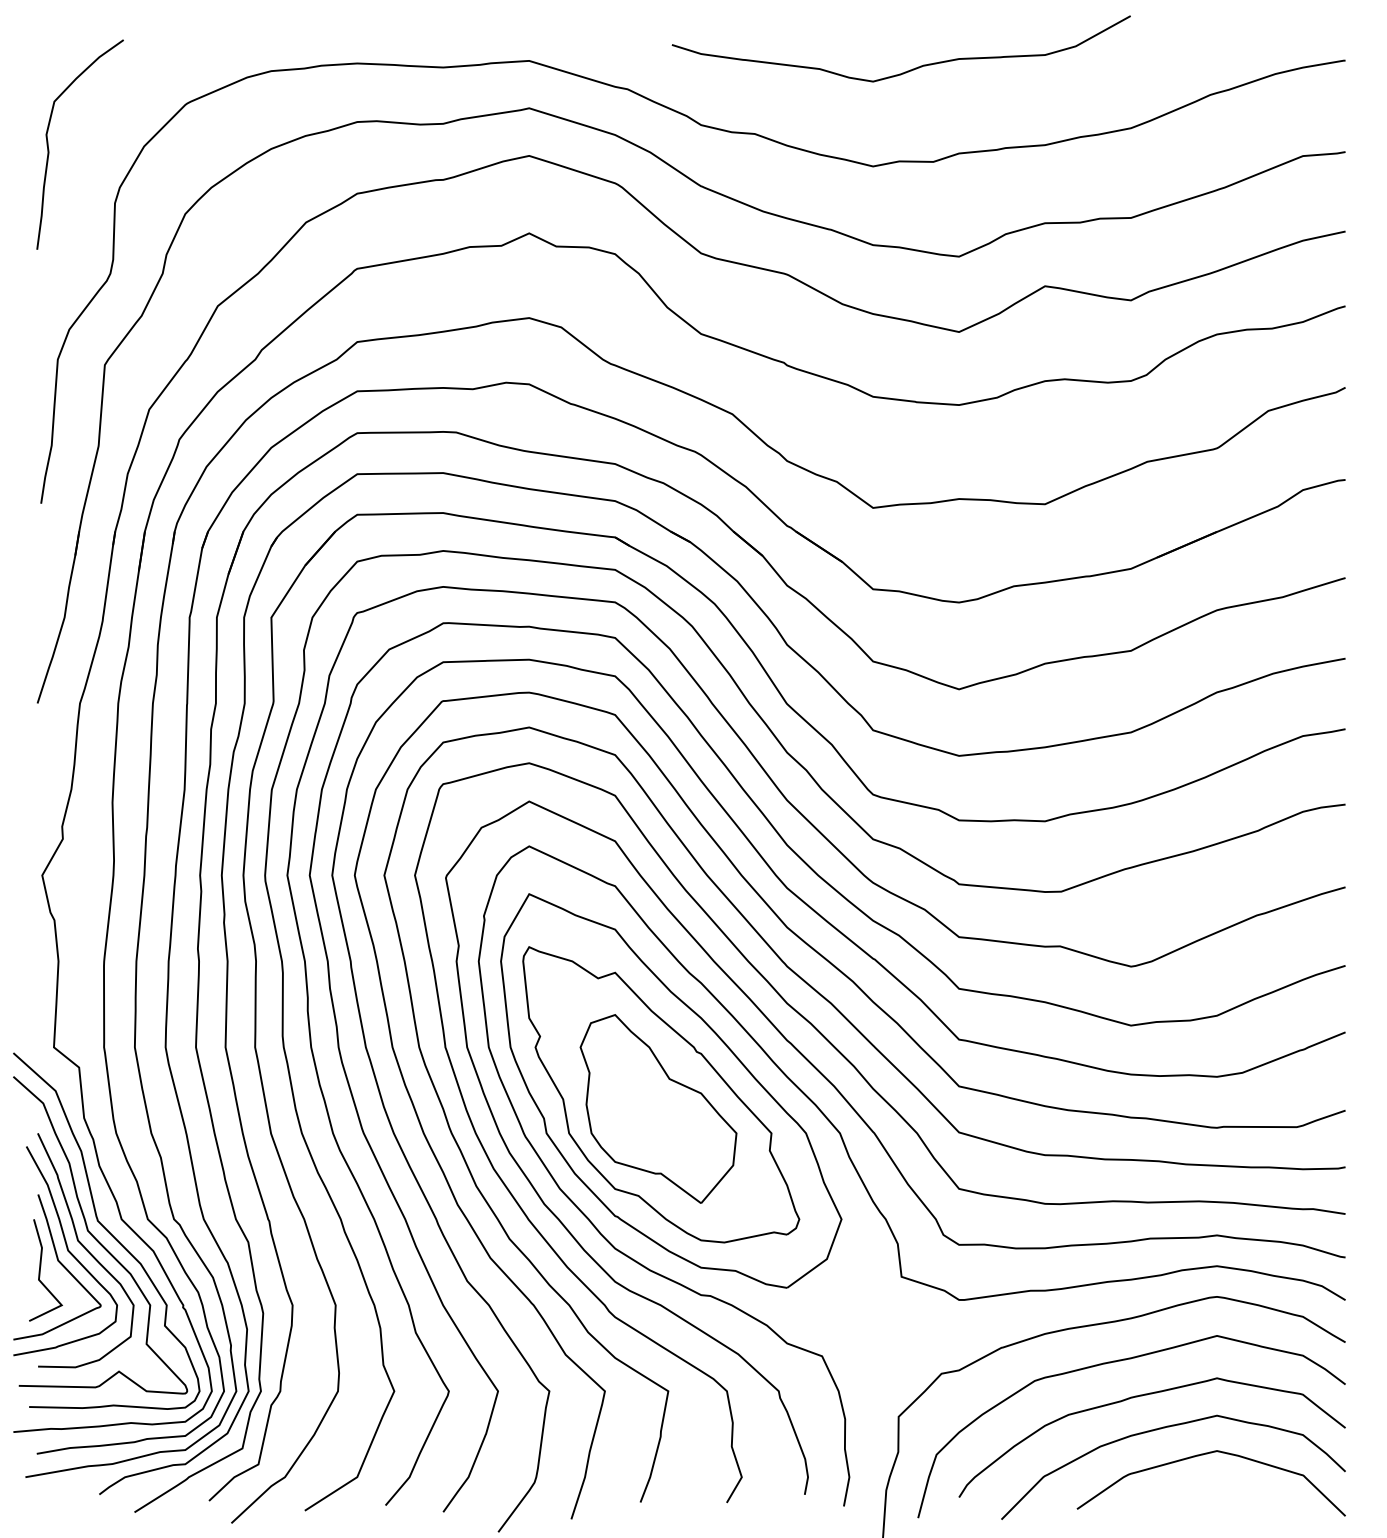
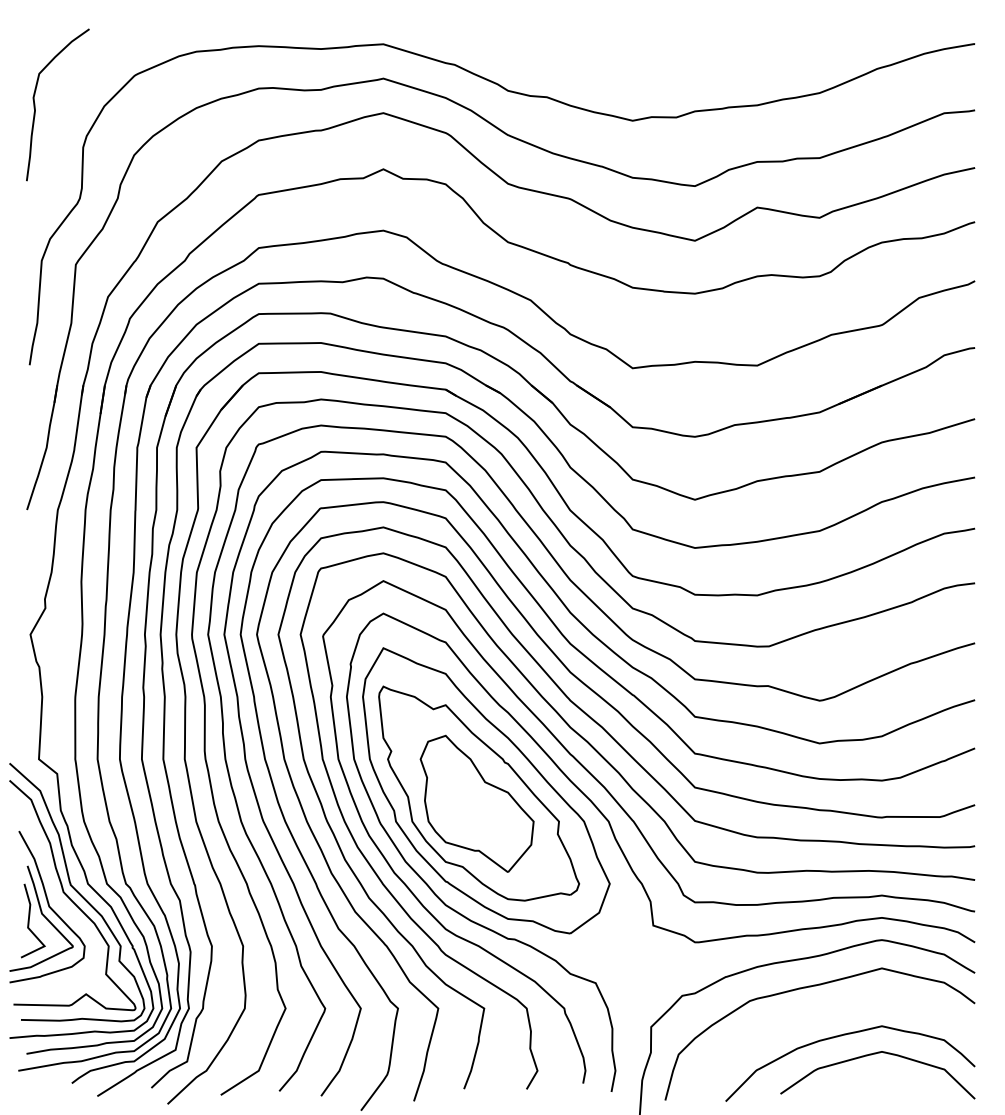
curve: (907, 70) -> (657, 51), removed
curve: (85, 1249) -> (61, 905), removed
curve: (1142, 1396) -> (827, 1012), removed

